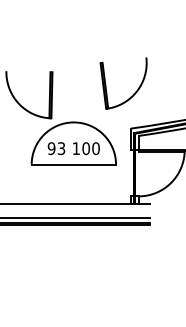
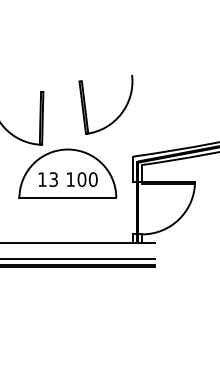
part: (133, 93) -> (117, 116), moved
text: (51, 148) -> (42, 179), 93 -> 13

